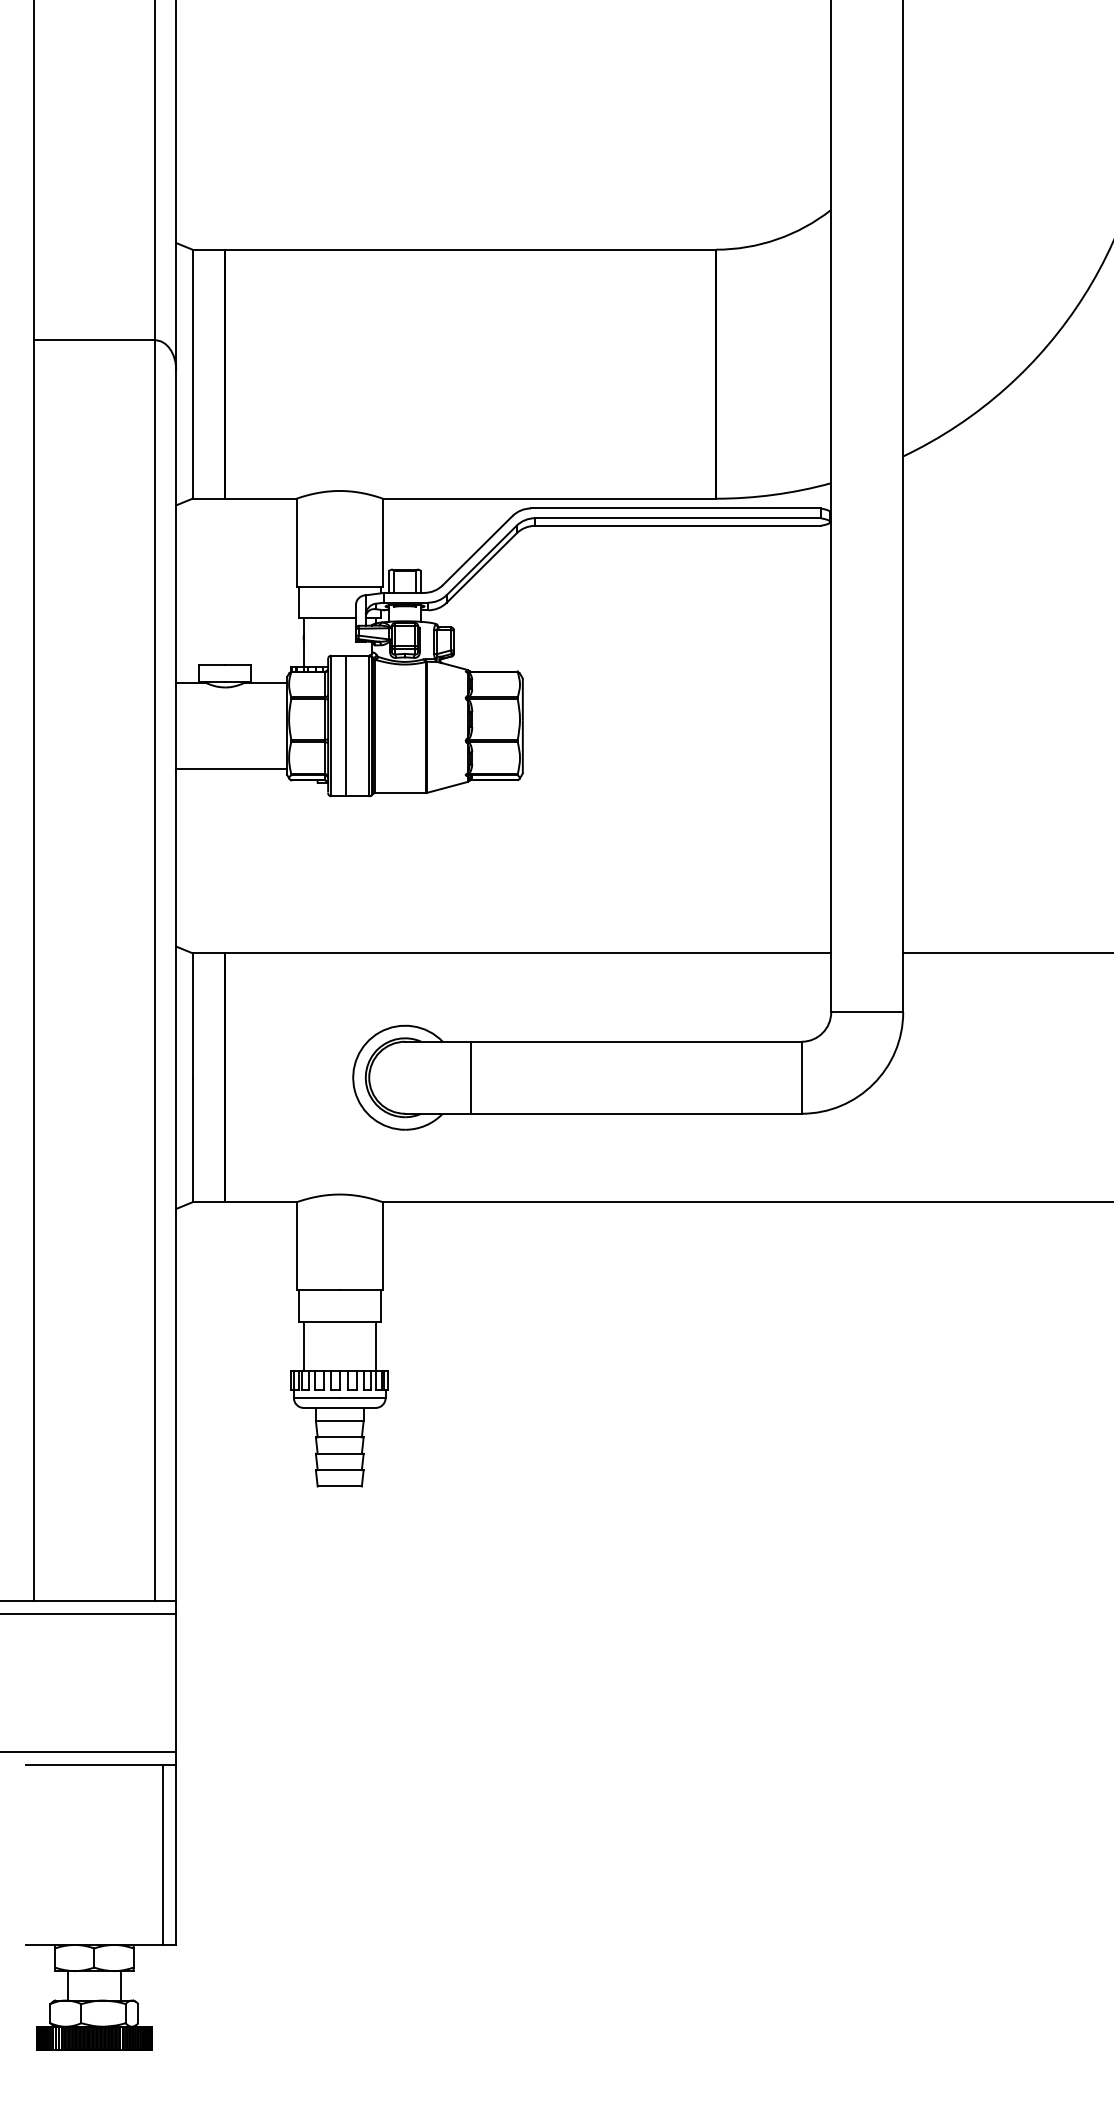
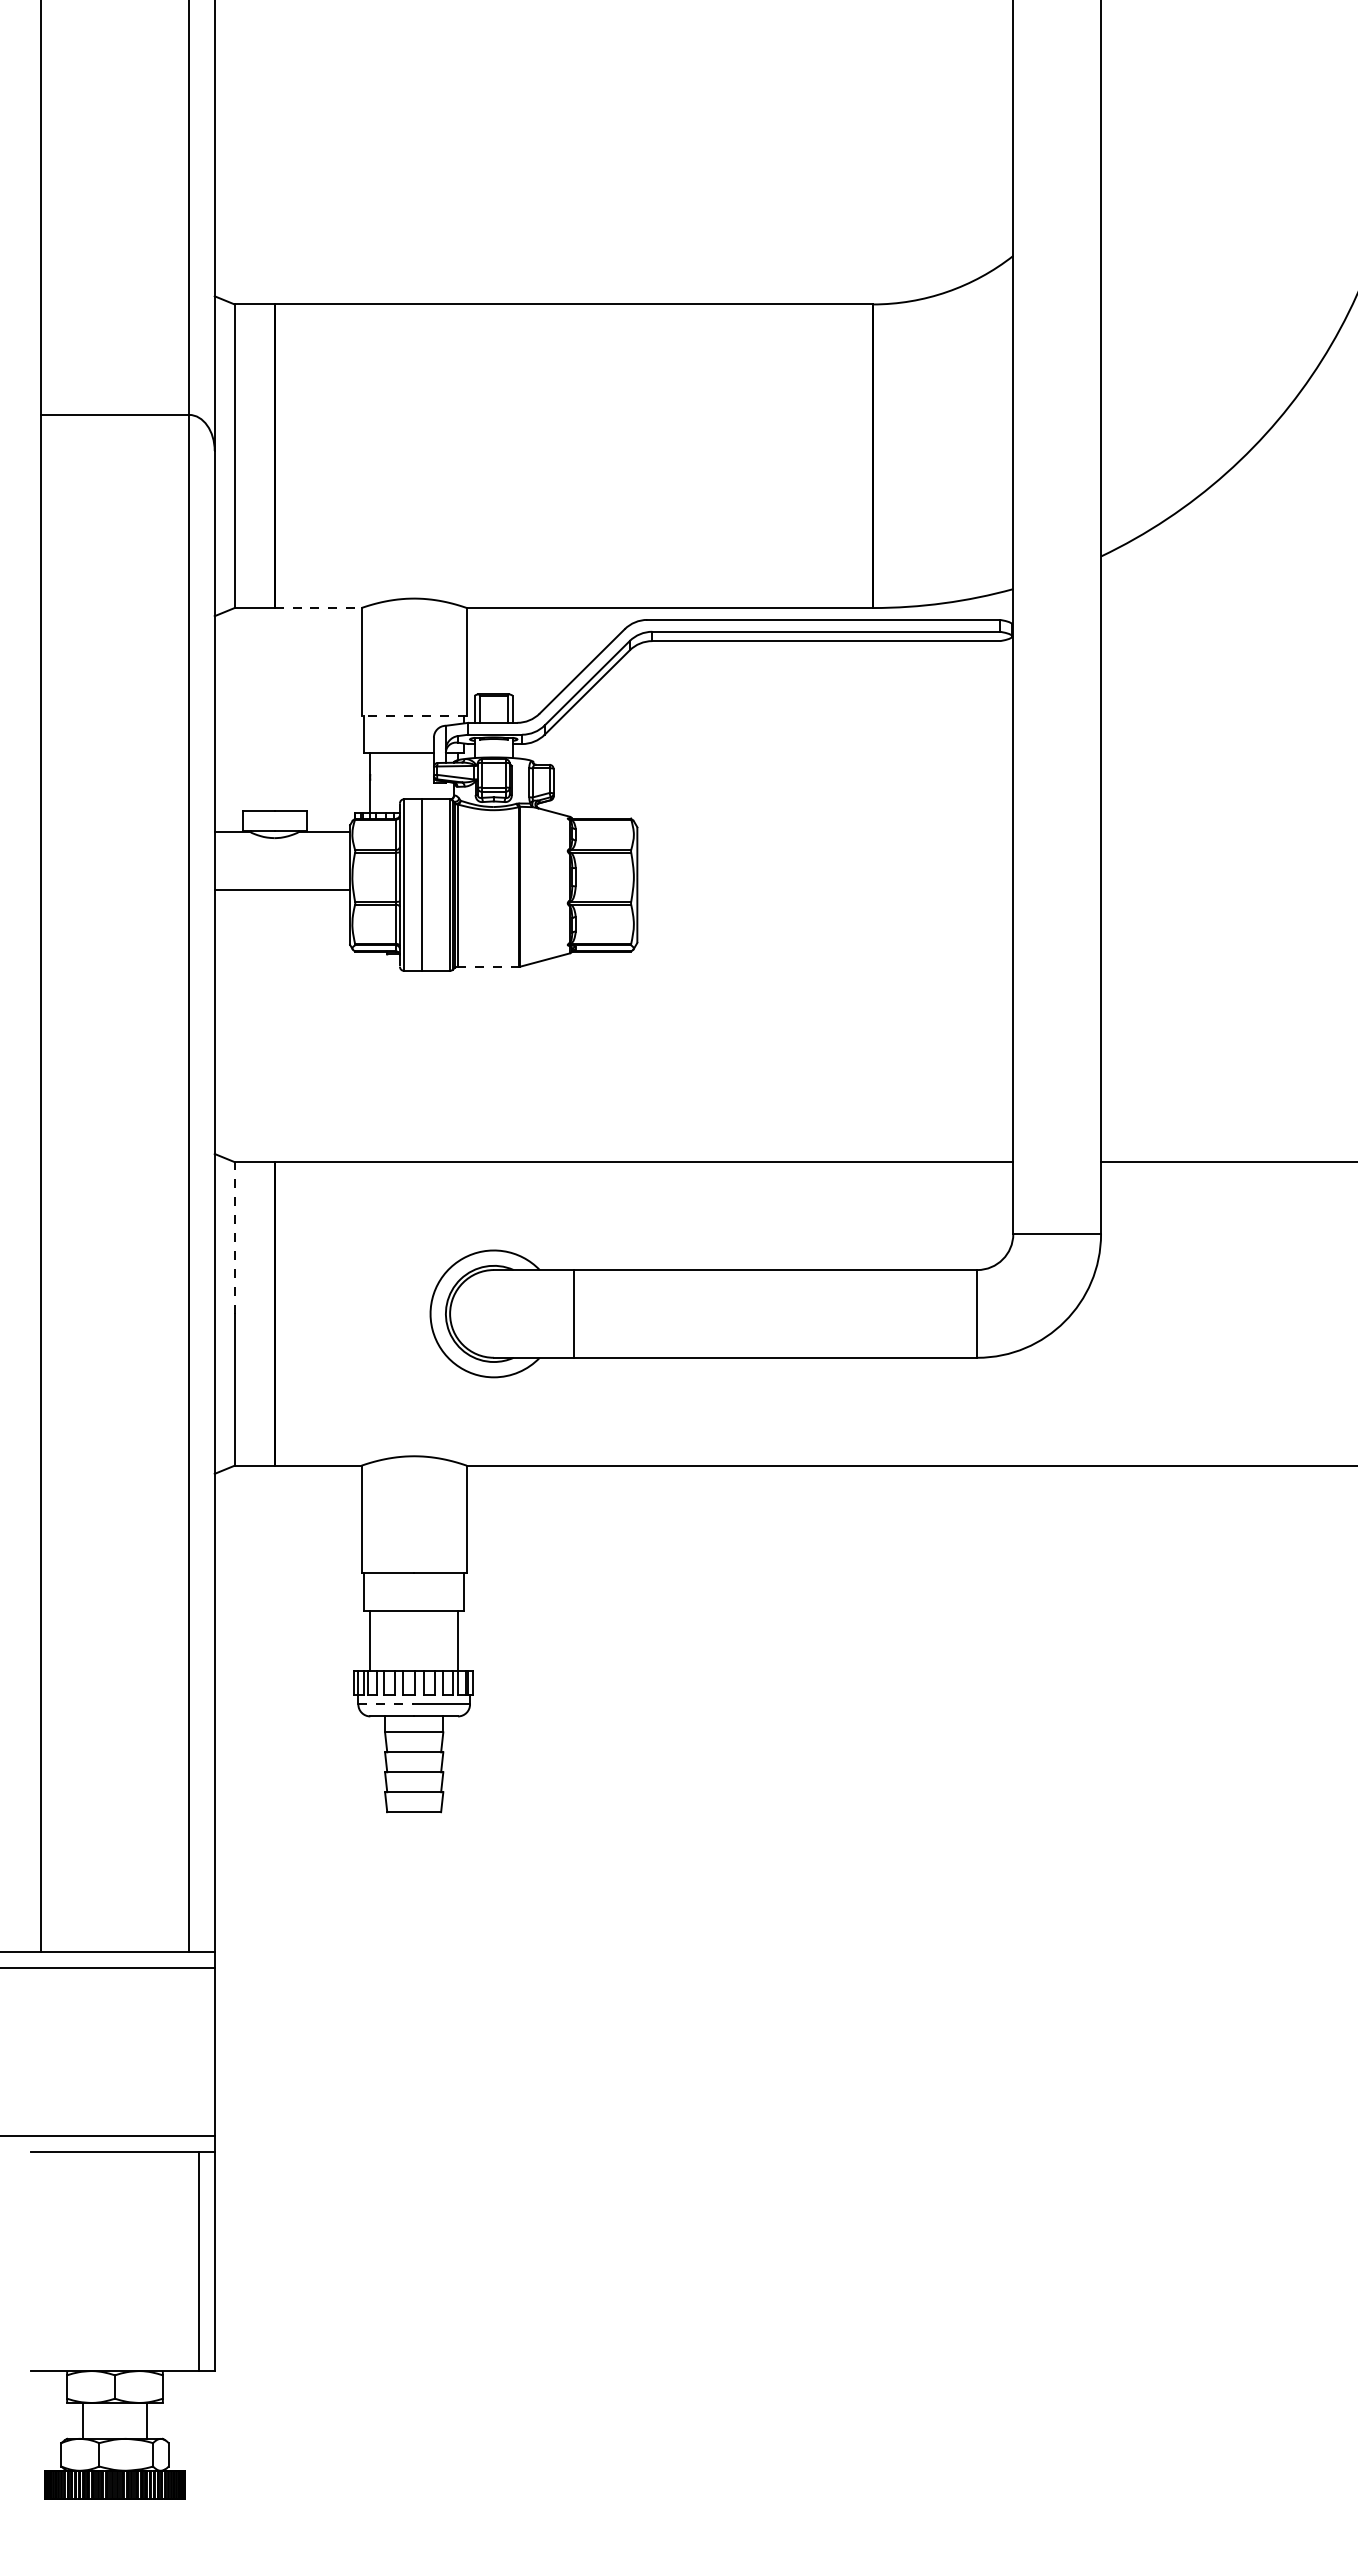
line: (261, 499) -> (318, 608), solid -> dashed
line: (340, 586) -> (414, 715), solid -> dashed
line: (231, 768) -> (282, 889), moved
line: (400, 792) -> (488, 966), solid -> dashed
line: (192, 1015) -> (234, 1238), solid -> dashed
line: (317, 1398) -> (386, 1704), solid -> dashed

